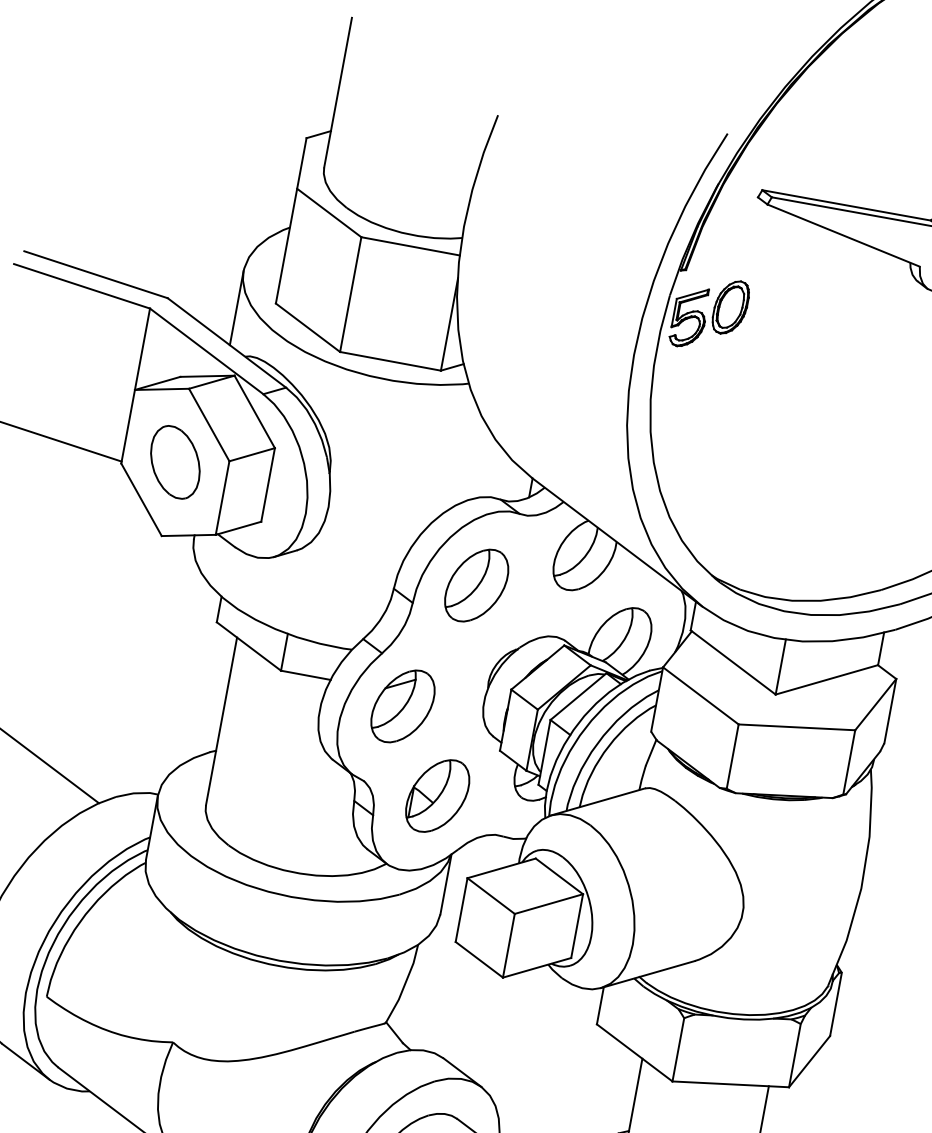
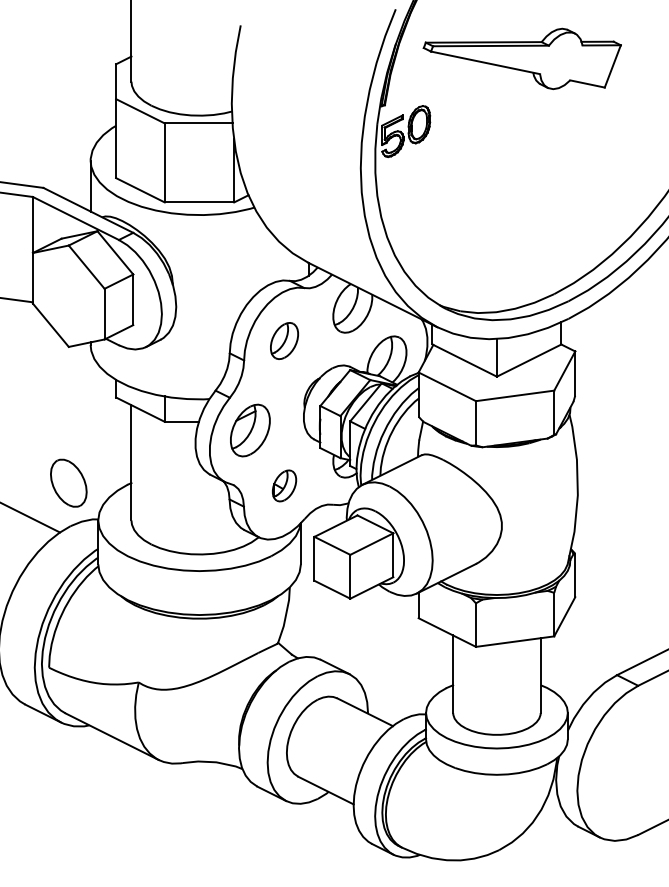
part: (175, 461) -> (68, 482), moved
part: (476, 584) -> (284, 340), size x0.7
part: (437, 795) -> (284, 485), size x0.6

